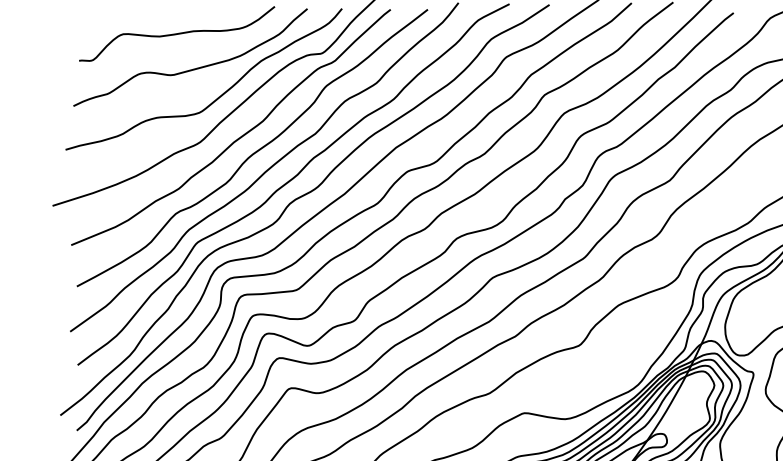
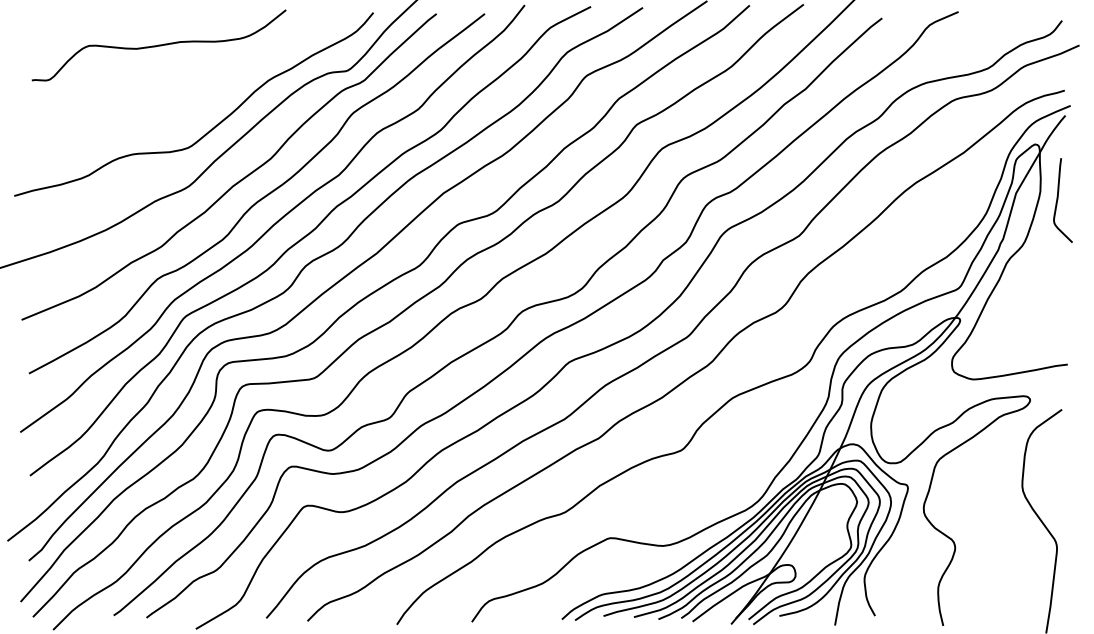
curve: (194, 68) -> (181, 90), removed

